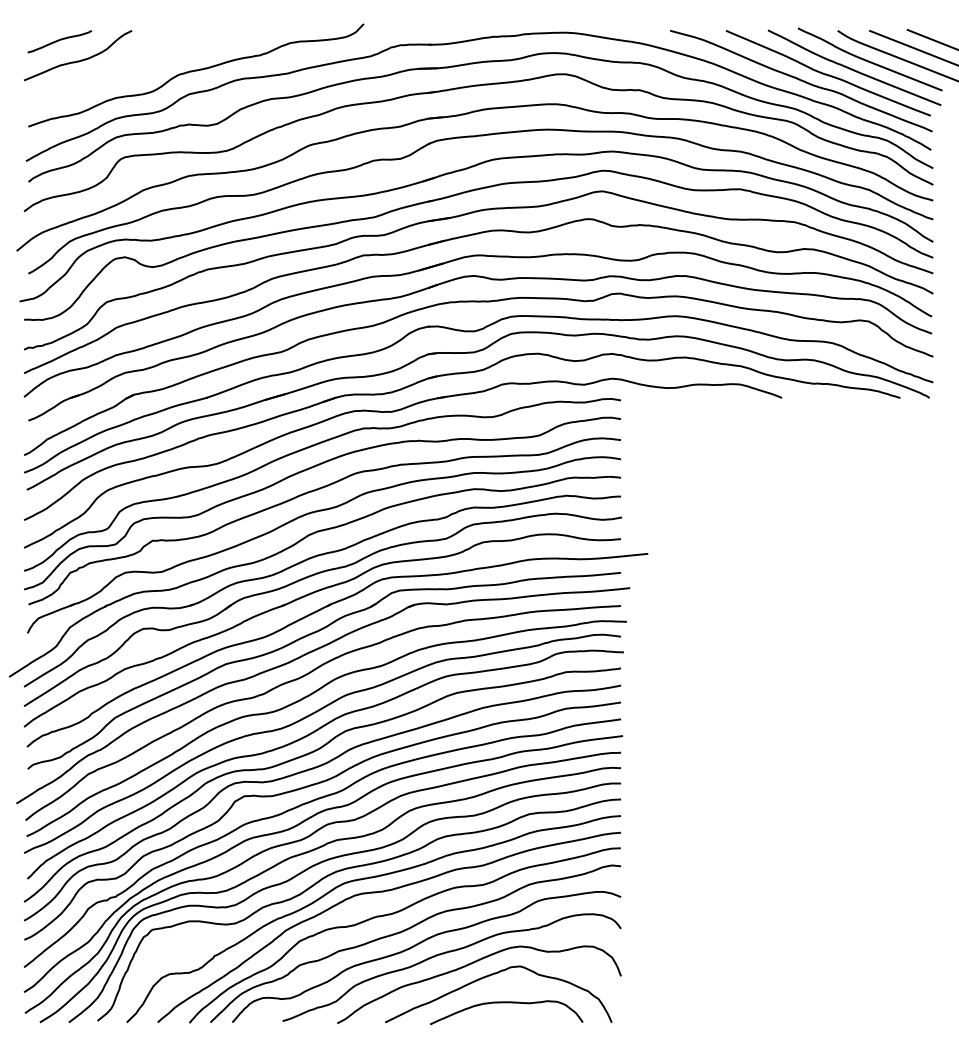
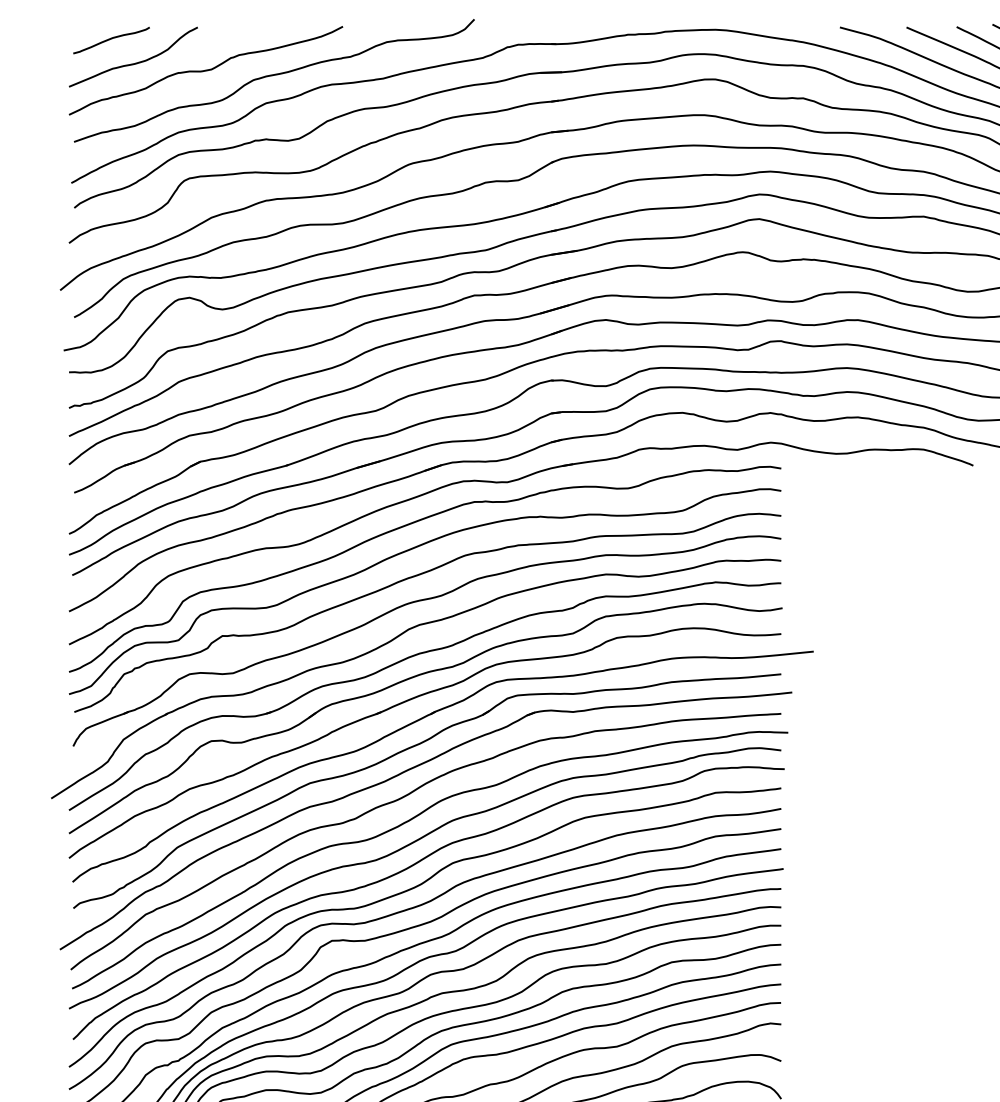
curve: (138, 66) -> (205, 70), added

